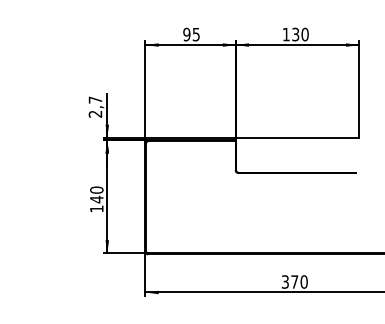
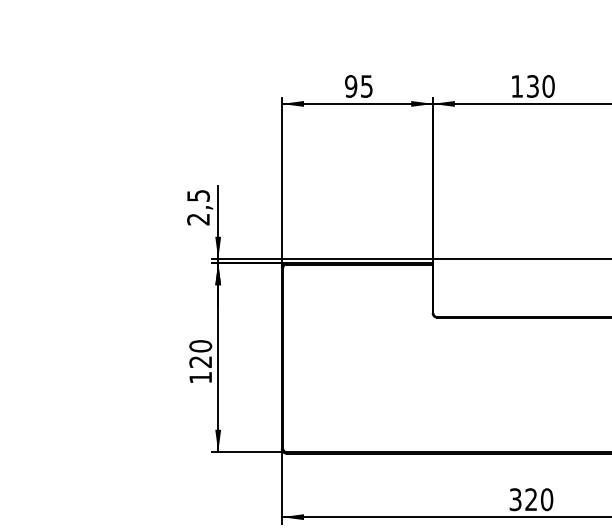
text: (95, 99) -> (198, 194), 2,7 -> 2,5
text: (96, 199) -> (200, 361), 140 -> 120
text: (294, 281) -> (530, 498), 370 -> 320

